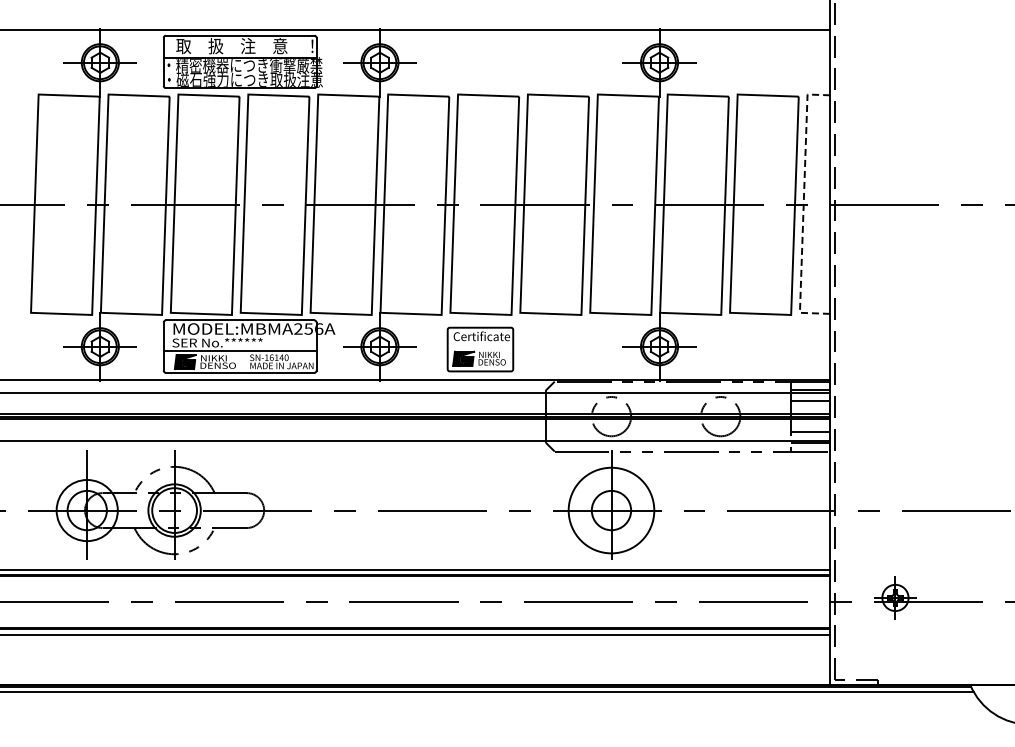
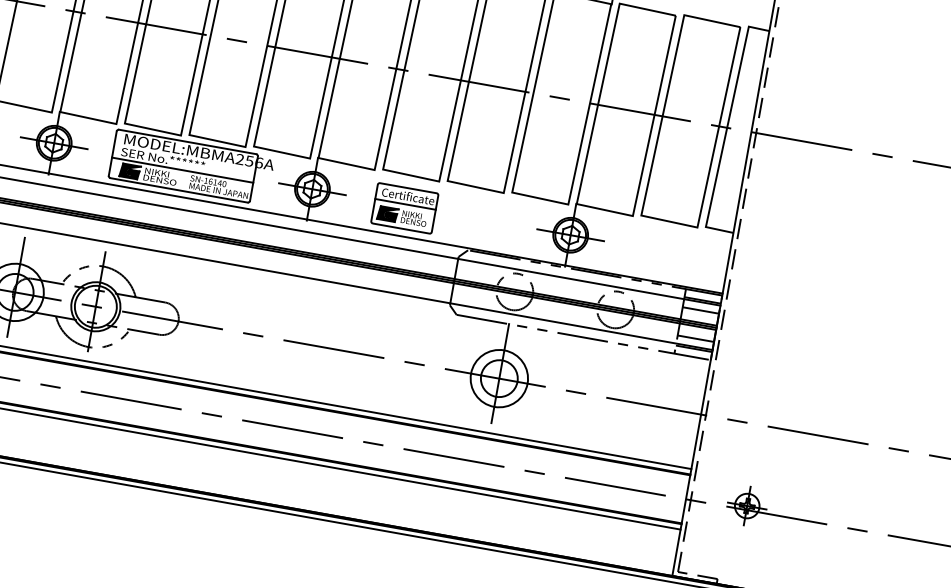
line: (803, 207) -> (726, 130), dashed -> solid
line: (480, 345) -> (405, 204), added
circle: (611, 510) -> (499, 378), size x0.71

